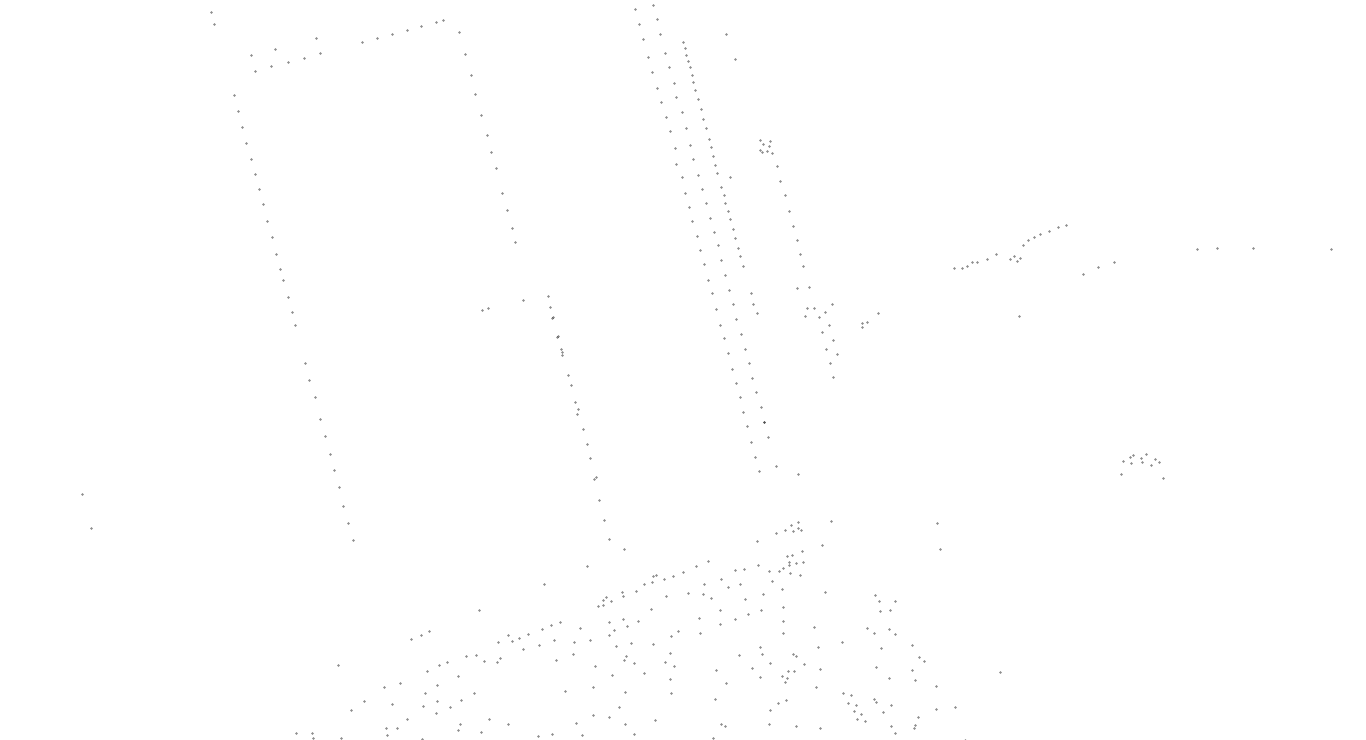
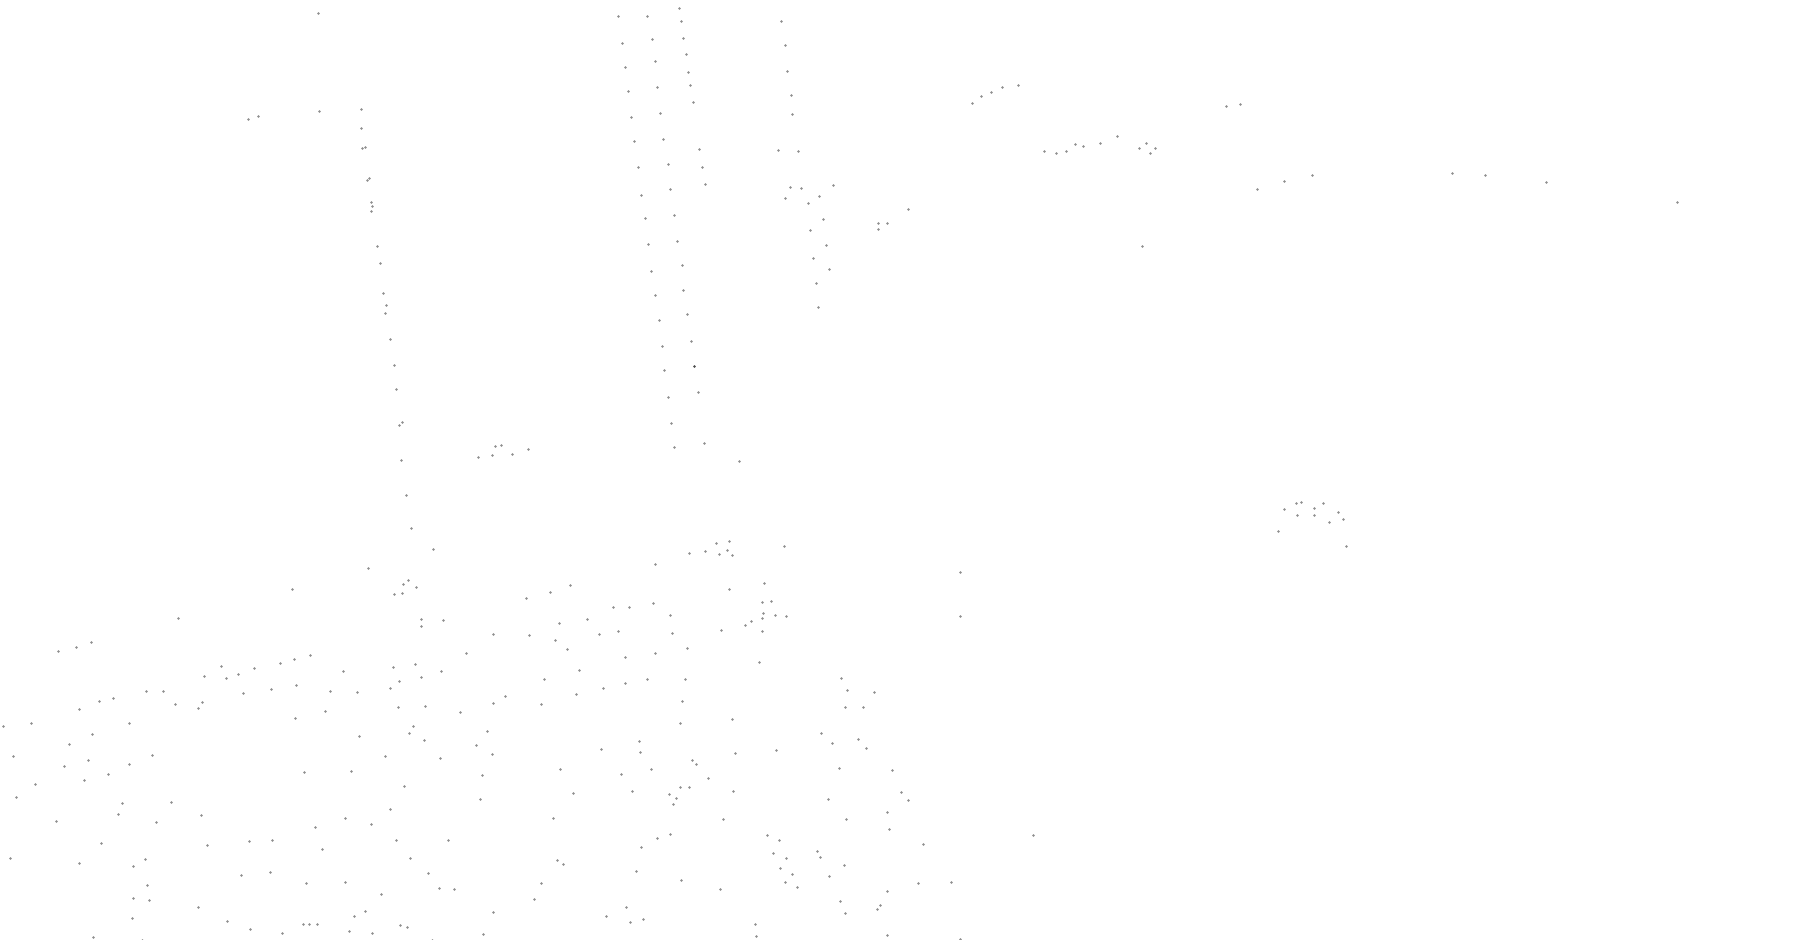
part: (1036, 238) -> (995, 94), moved
part: (791, 564) -> (766, 617), moved
part: (658, 579) -> (503, 452), moved
part: (604, 601) -> (404, 587), moved

